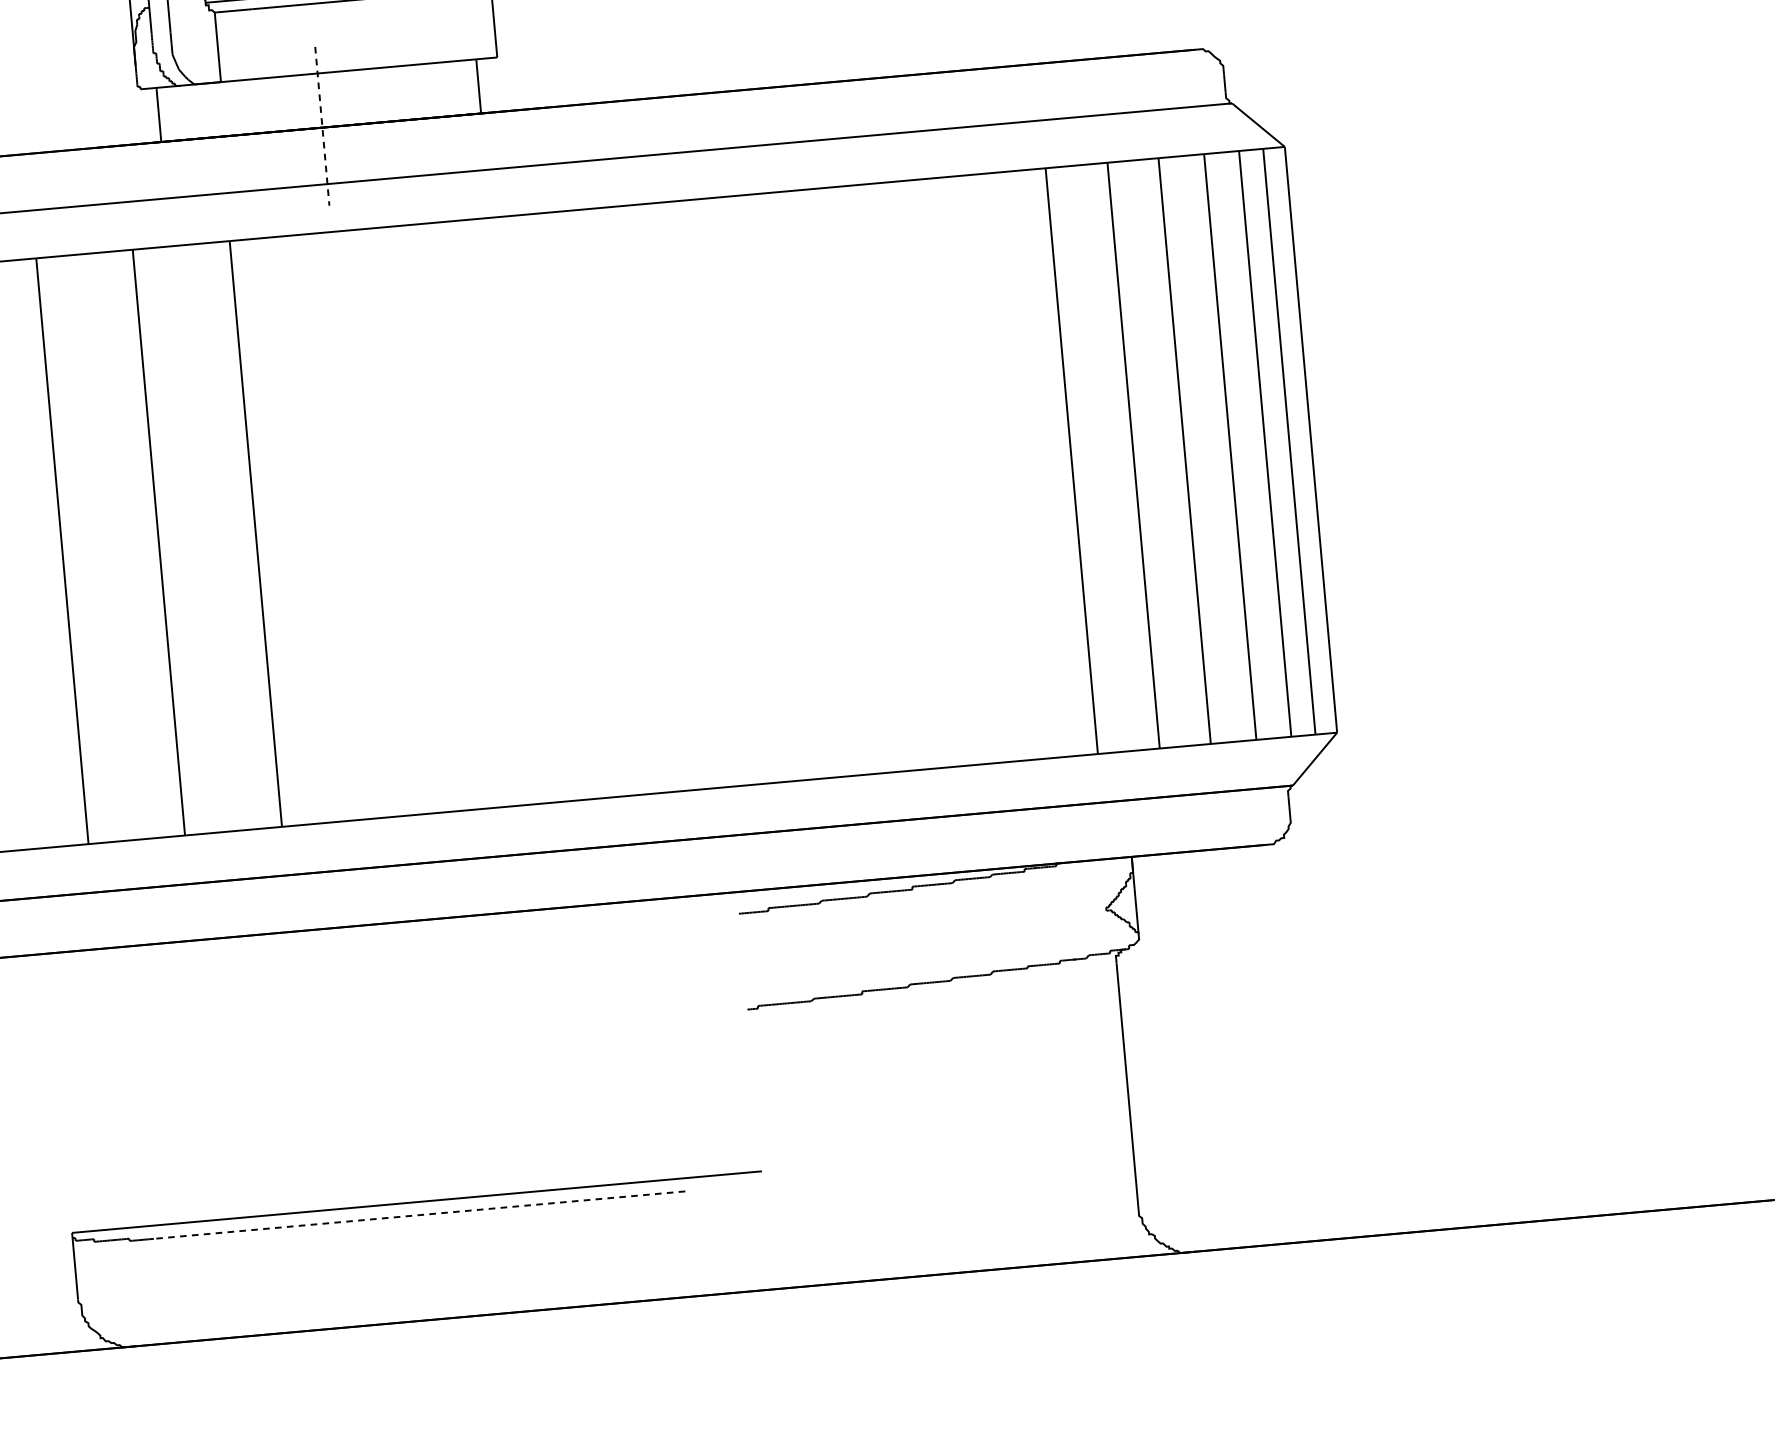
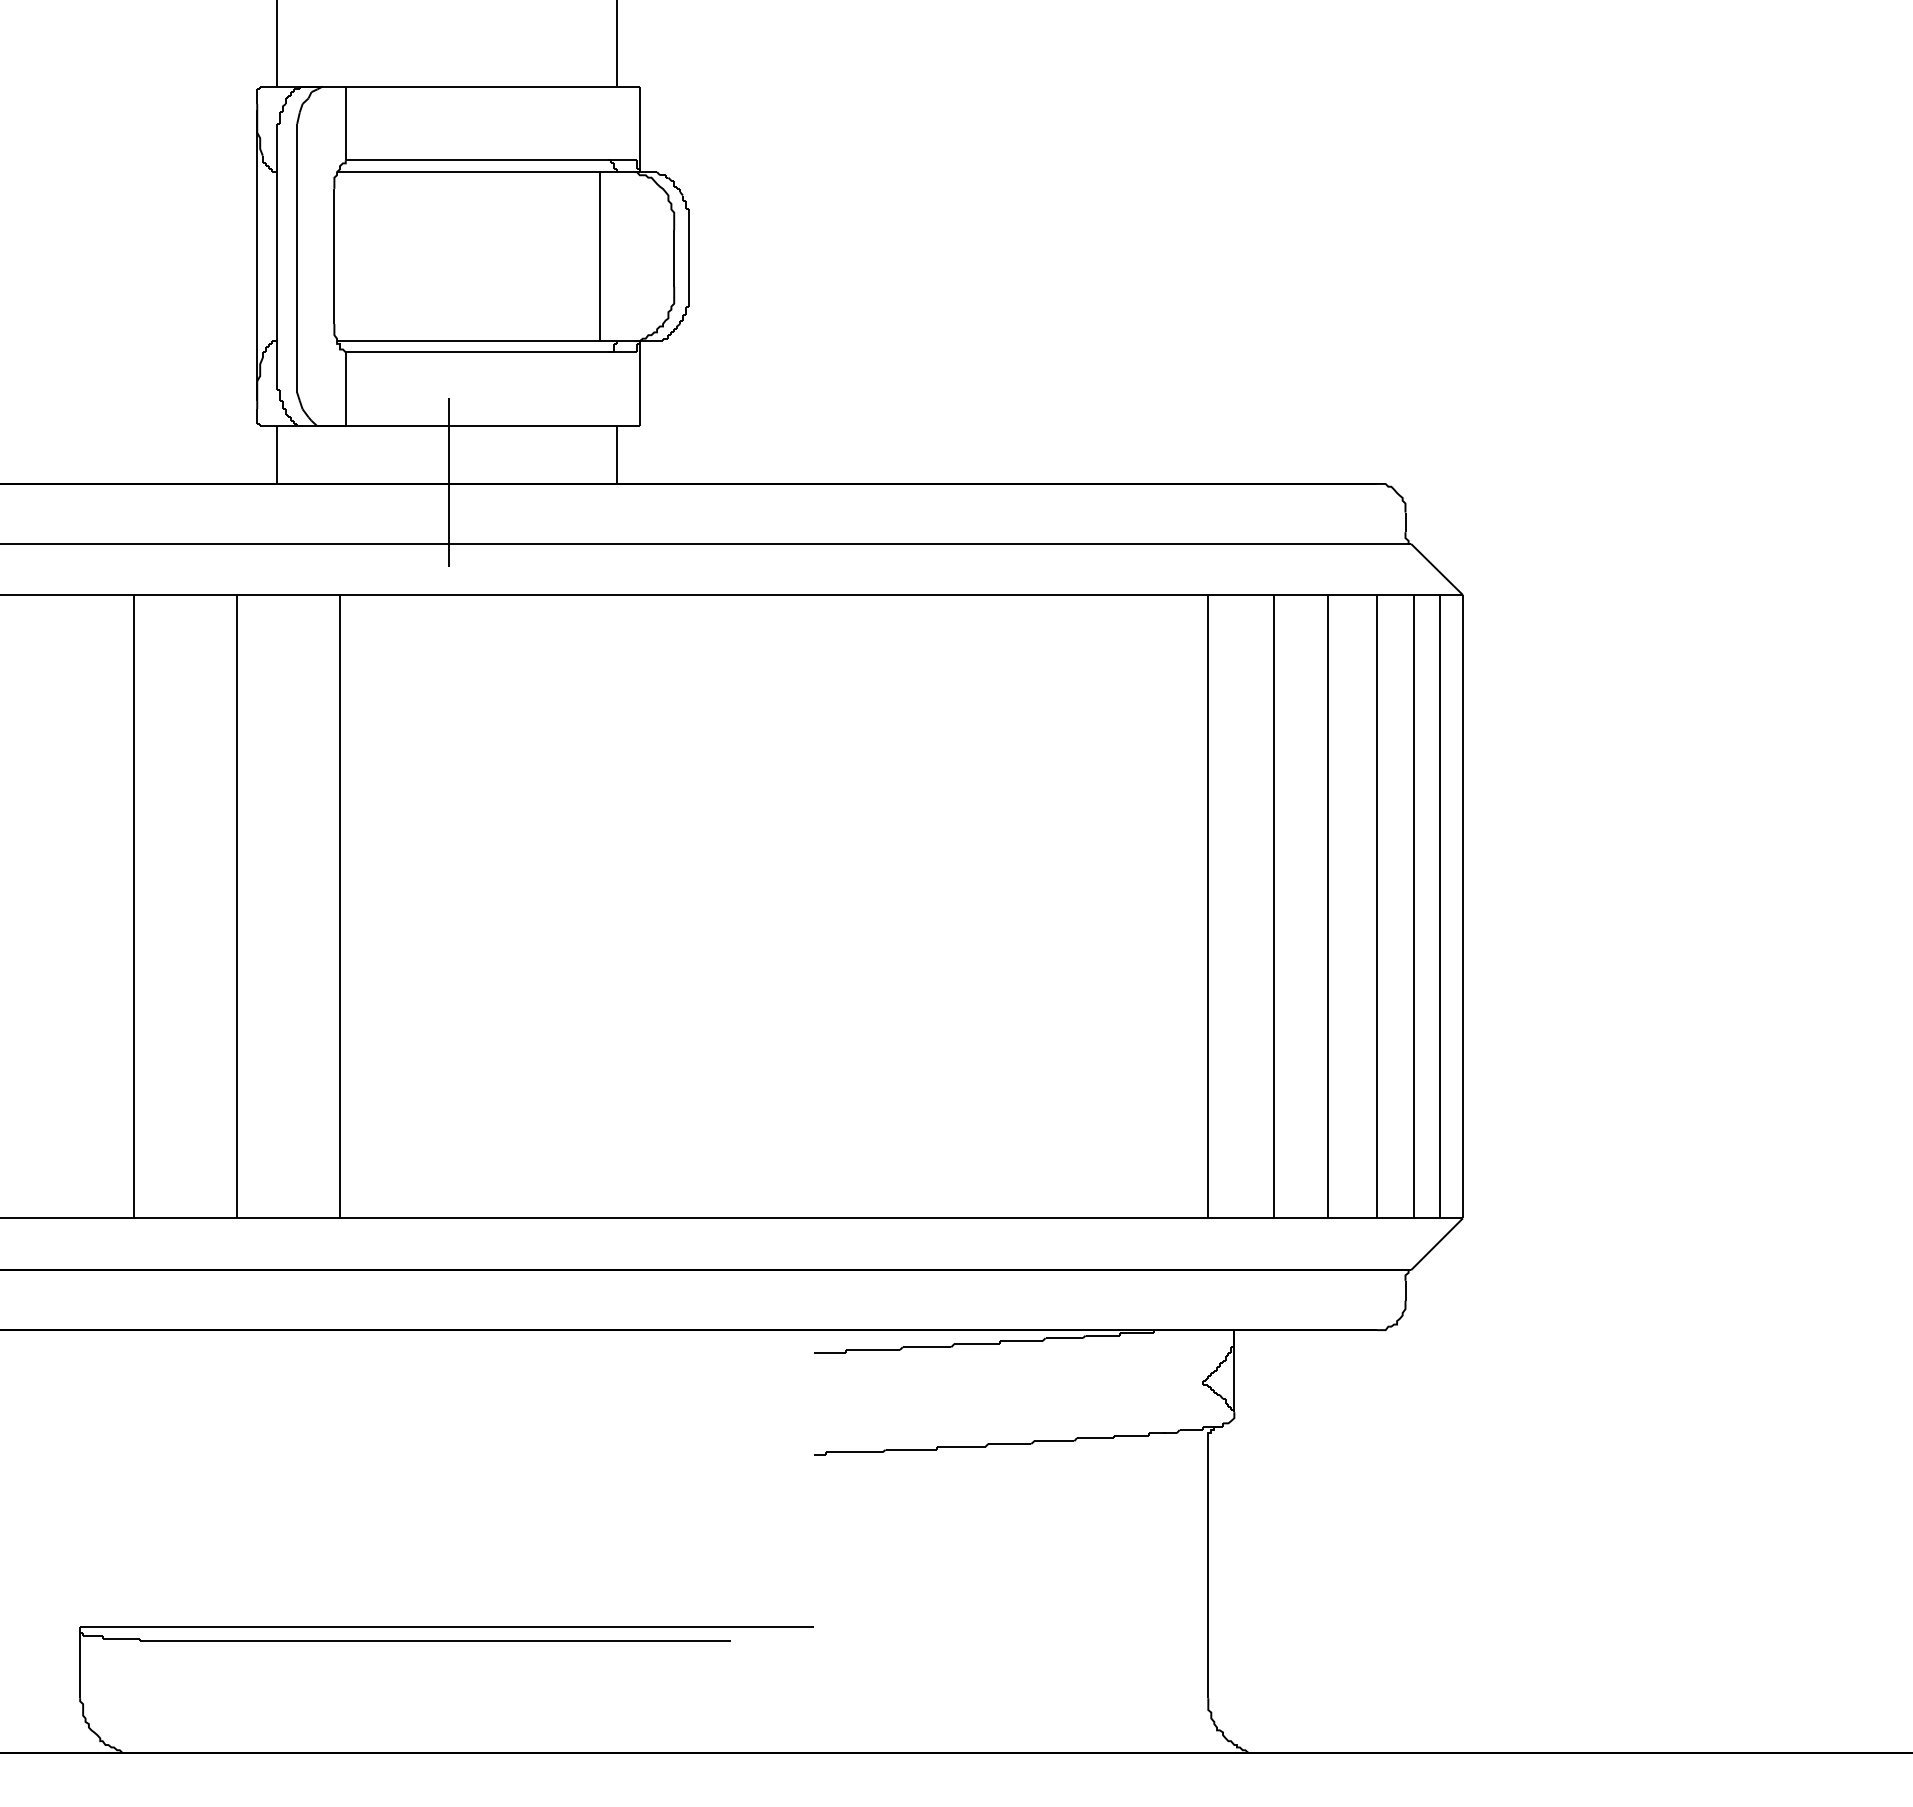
line: (322, 126) -> (448, 482), dashed -> solid
line: (419, 1215) -> (448, 1641), dashed -> solid

